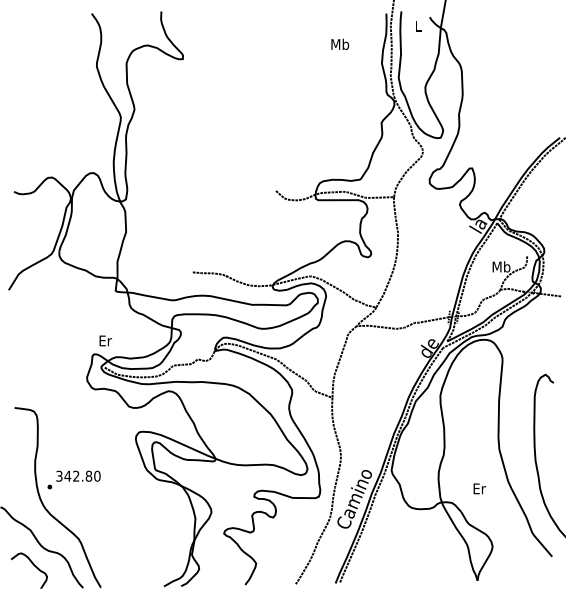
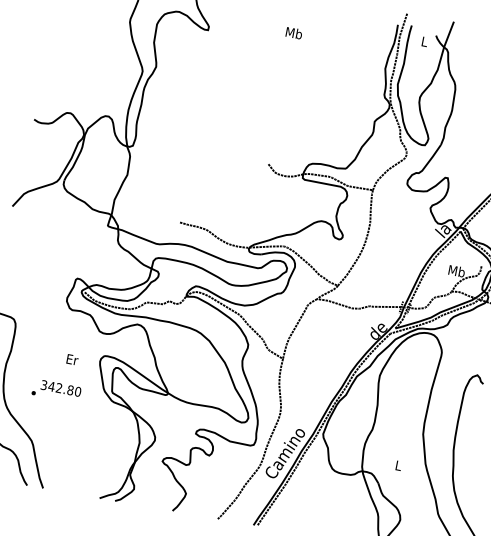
text: (340, 43) -> (294, 32), moved
text: (105, 340) -> (72, 359), moved
text: (73, 479) -> (56, 390), moved
text: (479, 488) -> (398, 465), Er -> L

